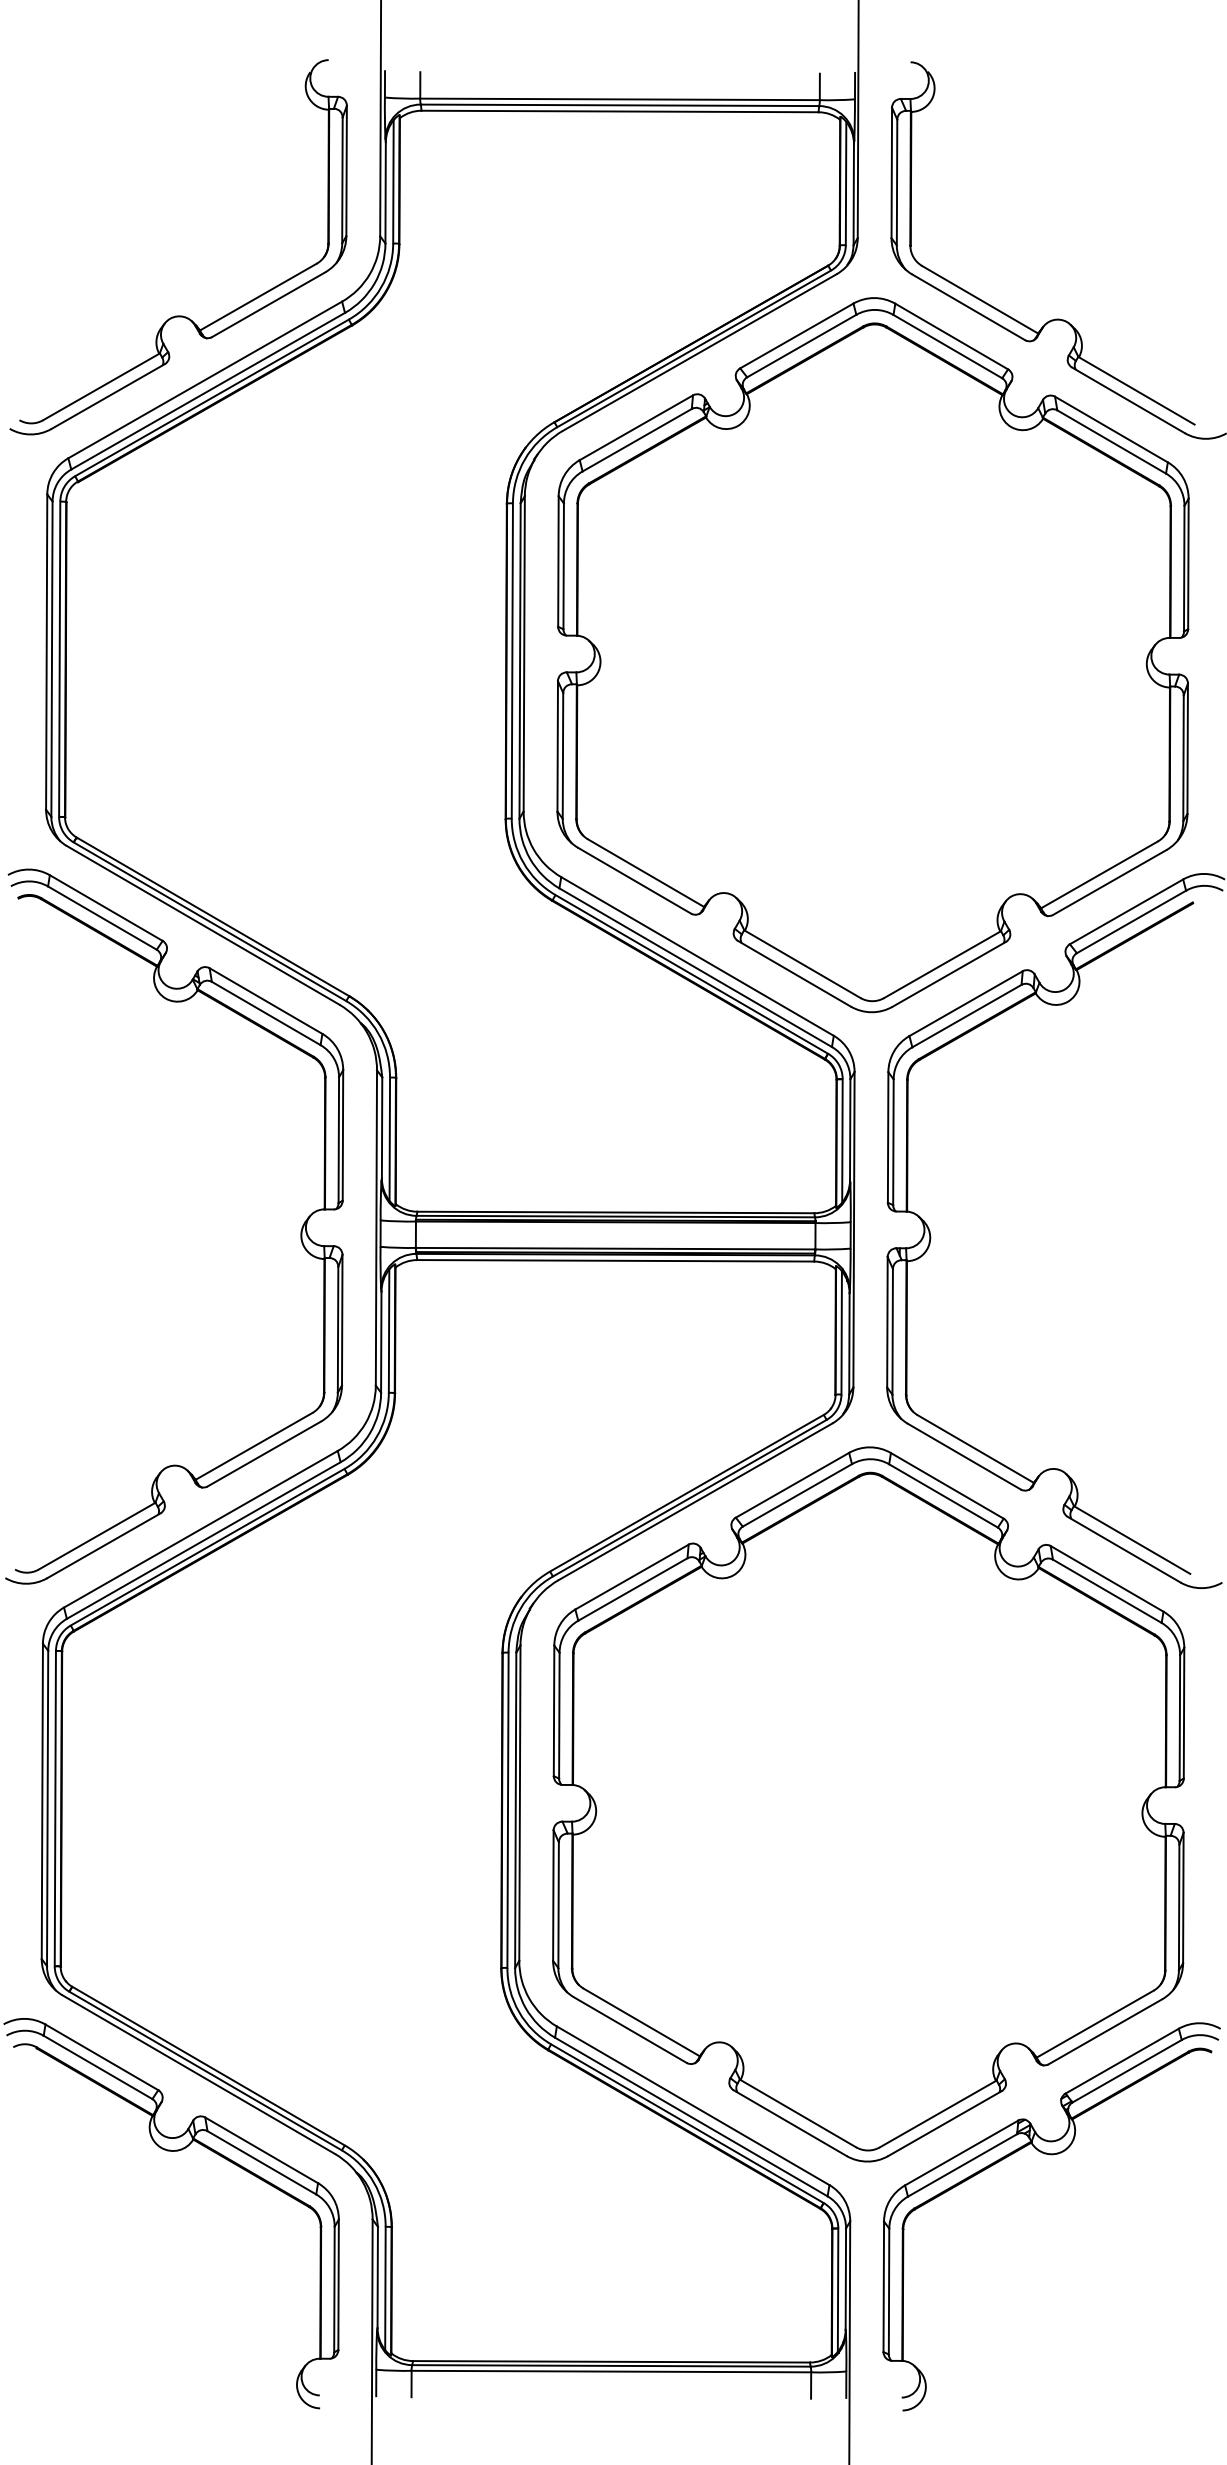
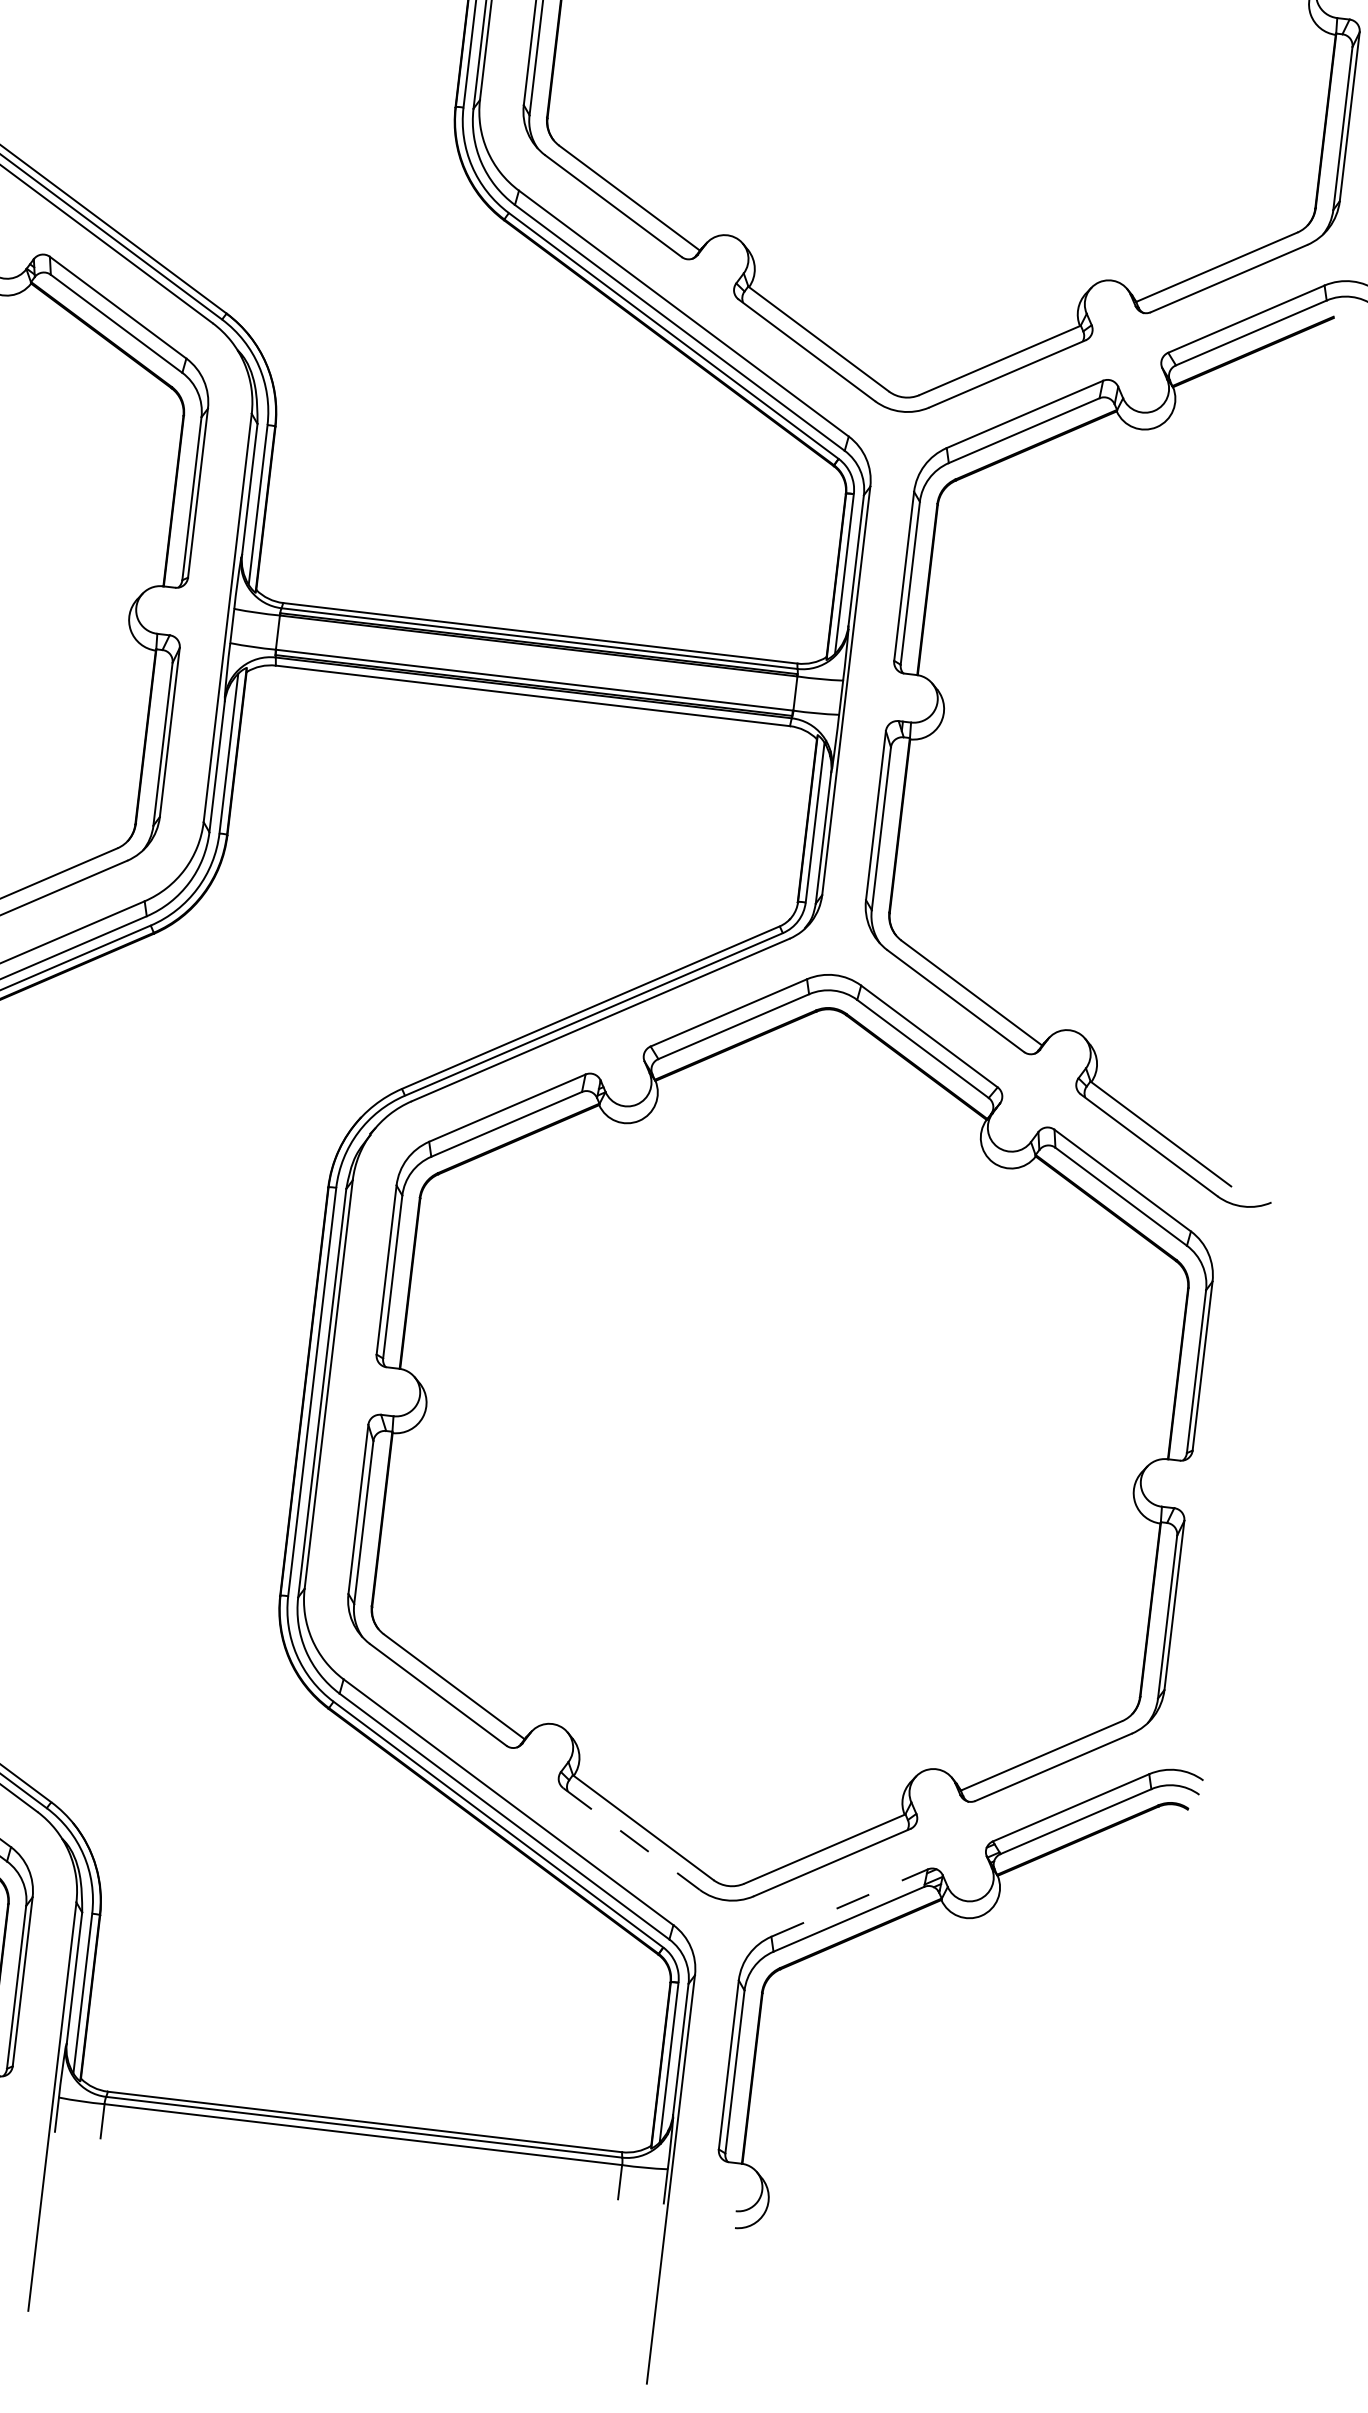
line: (790, 2123) -> (632, 1839), solid -> dashed
line: (962, 2152) -> (850, 1902), solid -> dashed

